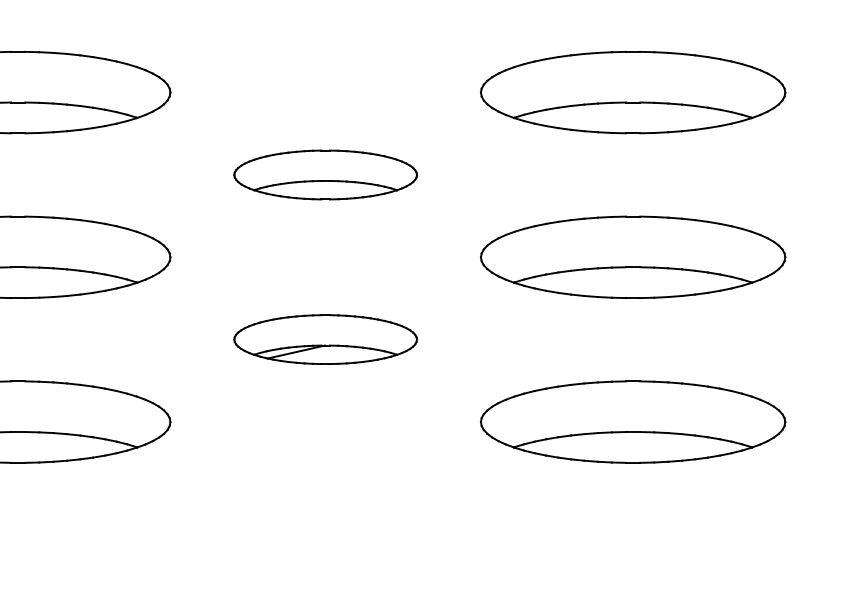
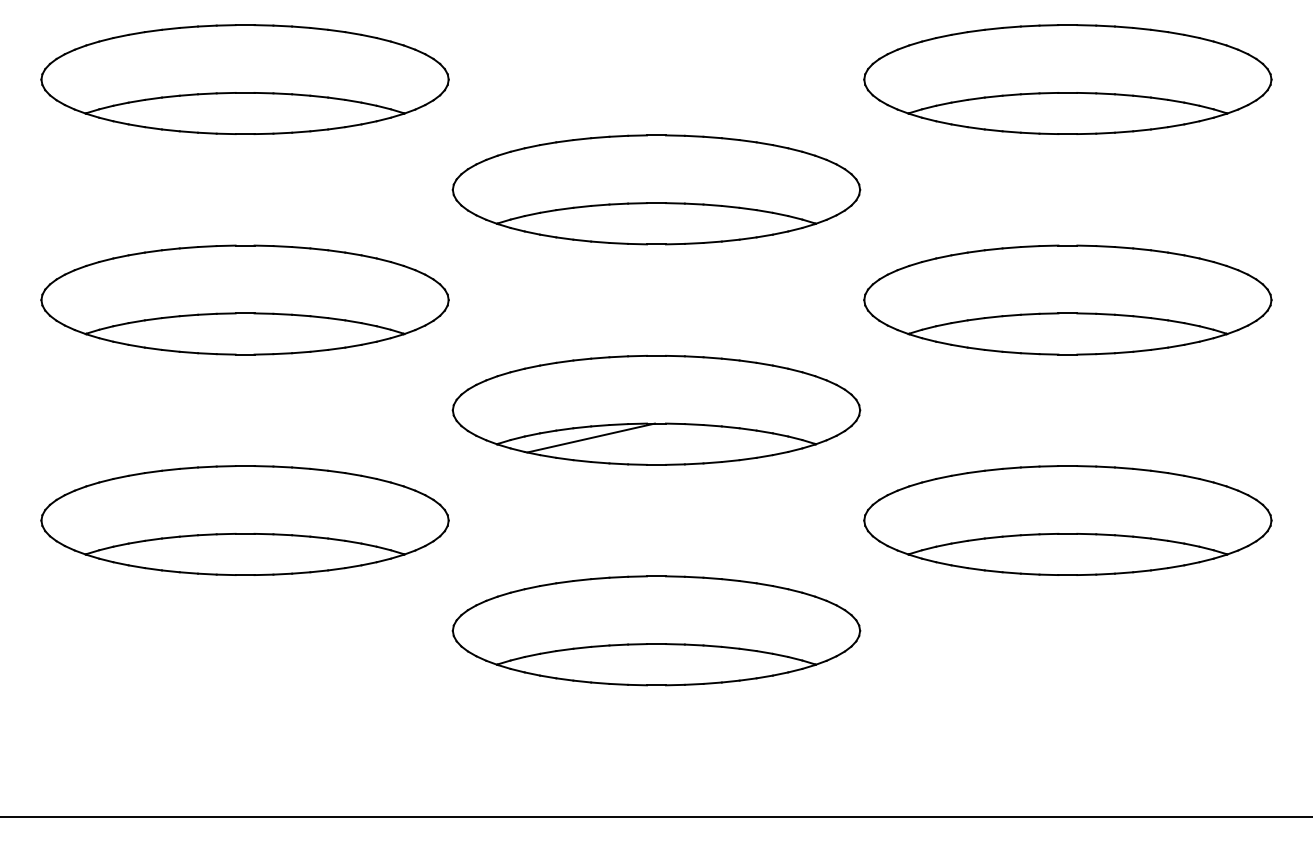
part: (325, 174) -> (656, 189), size x1.67
part: (325, 339) -> (656, 409), size x1.67
part: (325, 504) -> (656, 630), added

